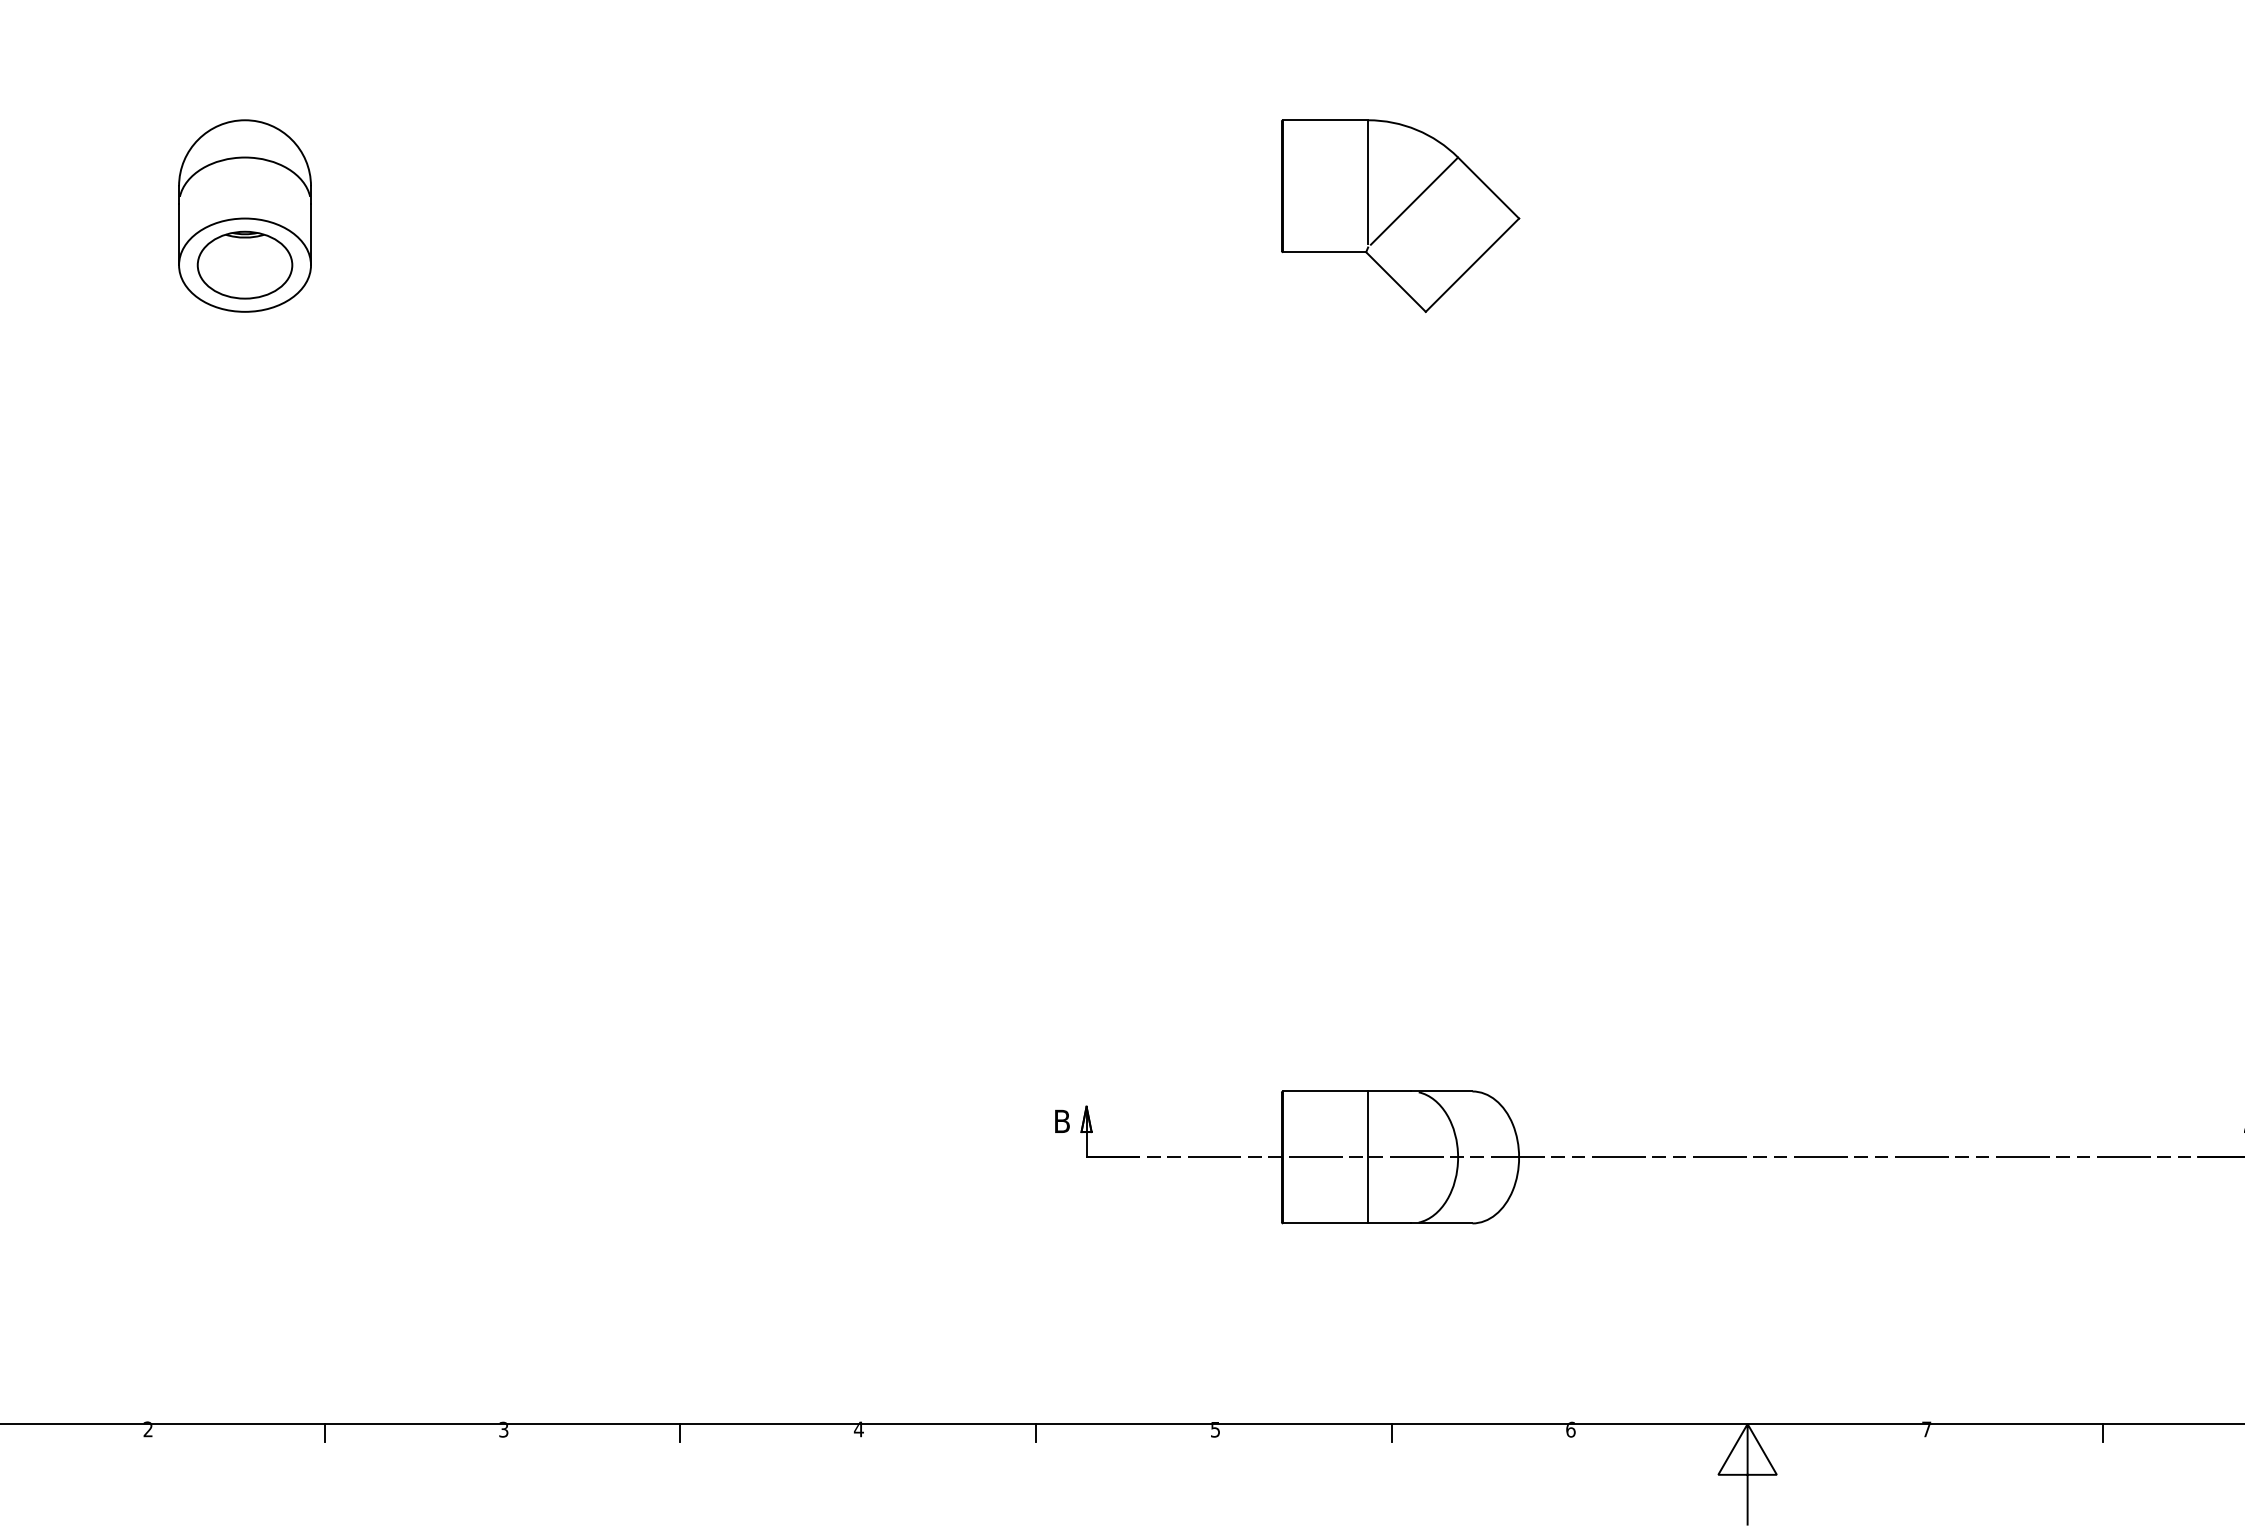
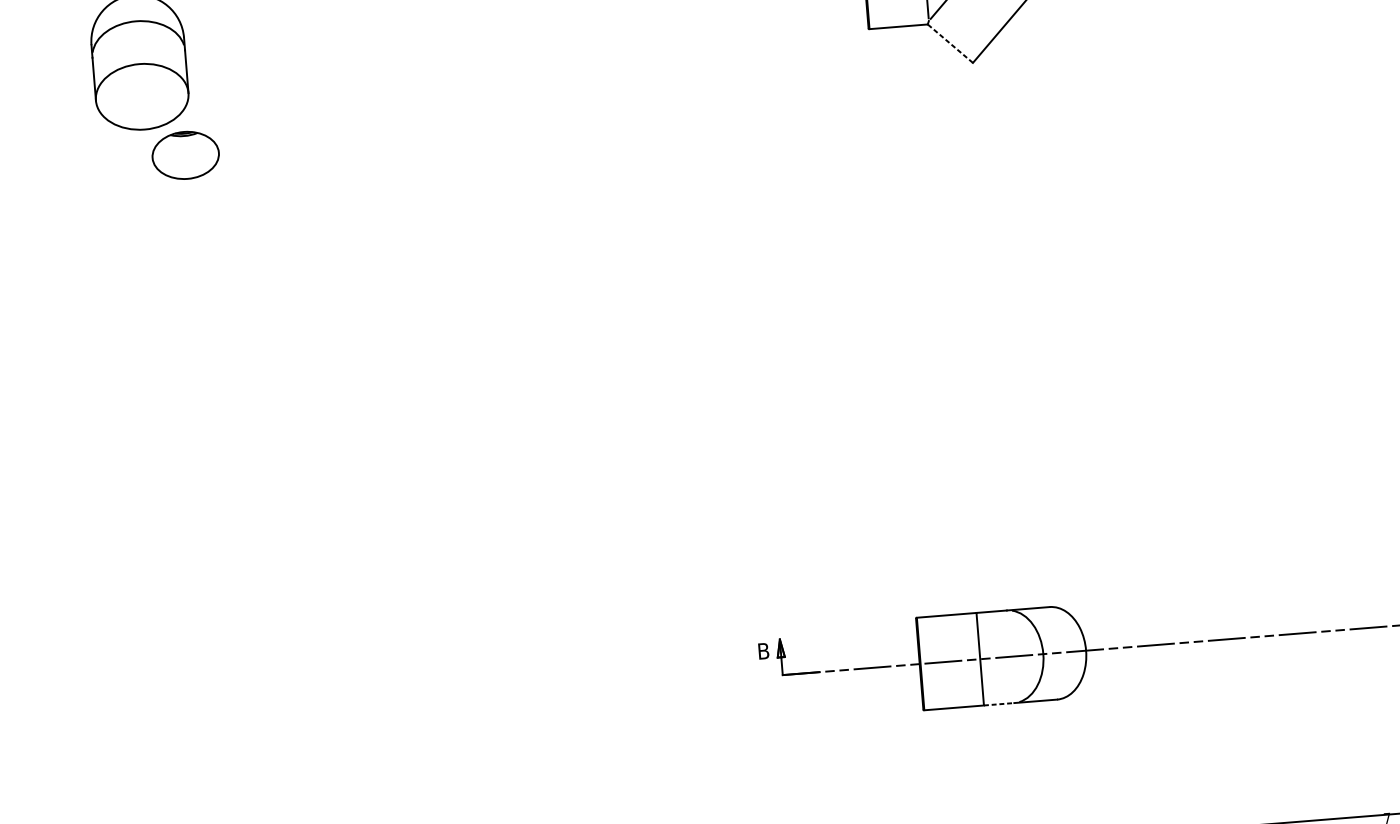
part: (244, 264) -> (185, 154), moved
line: (1395, 281) -> (949, 43), solid -> dashed
line: (1389, 1223) -> (998, 704), solid -> dashed

